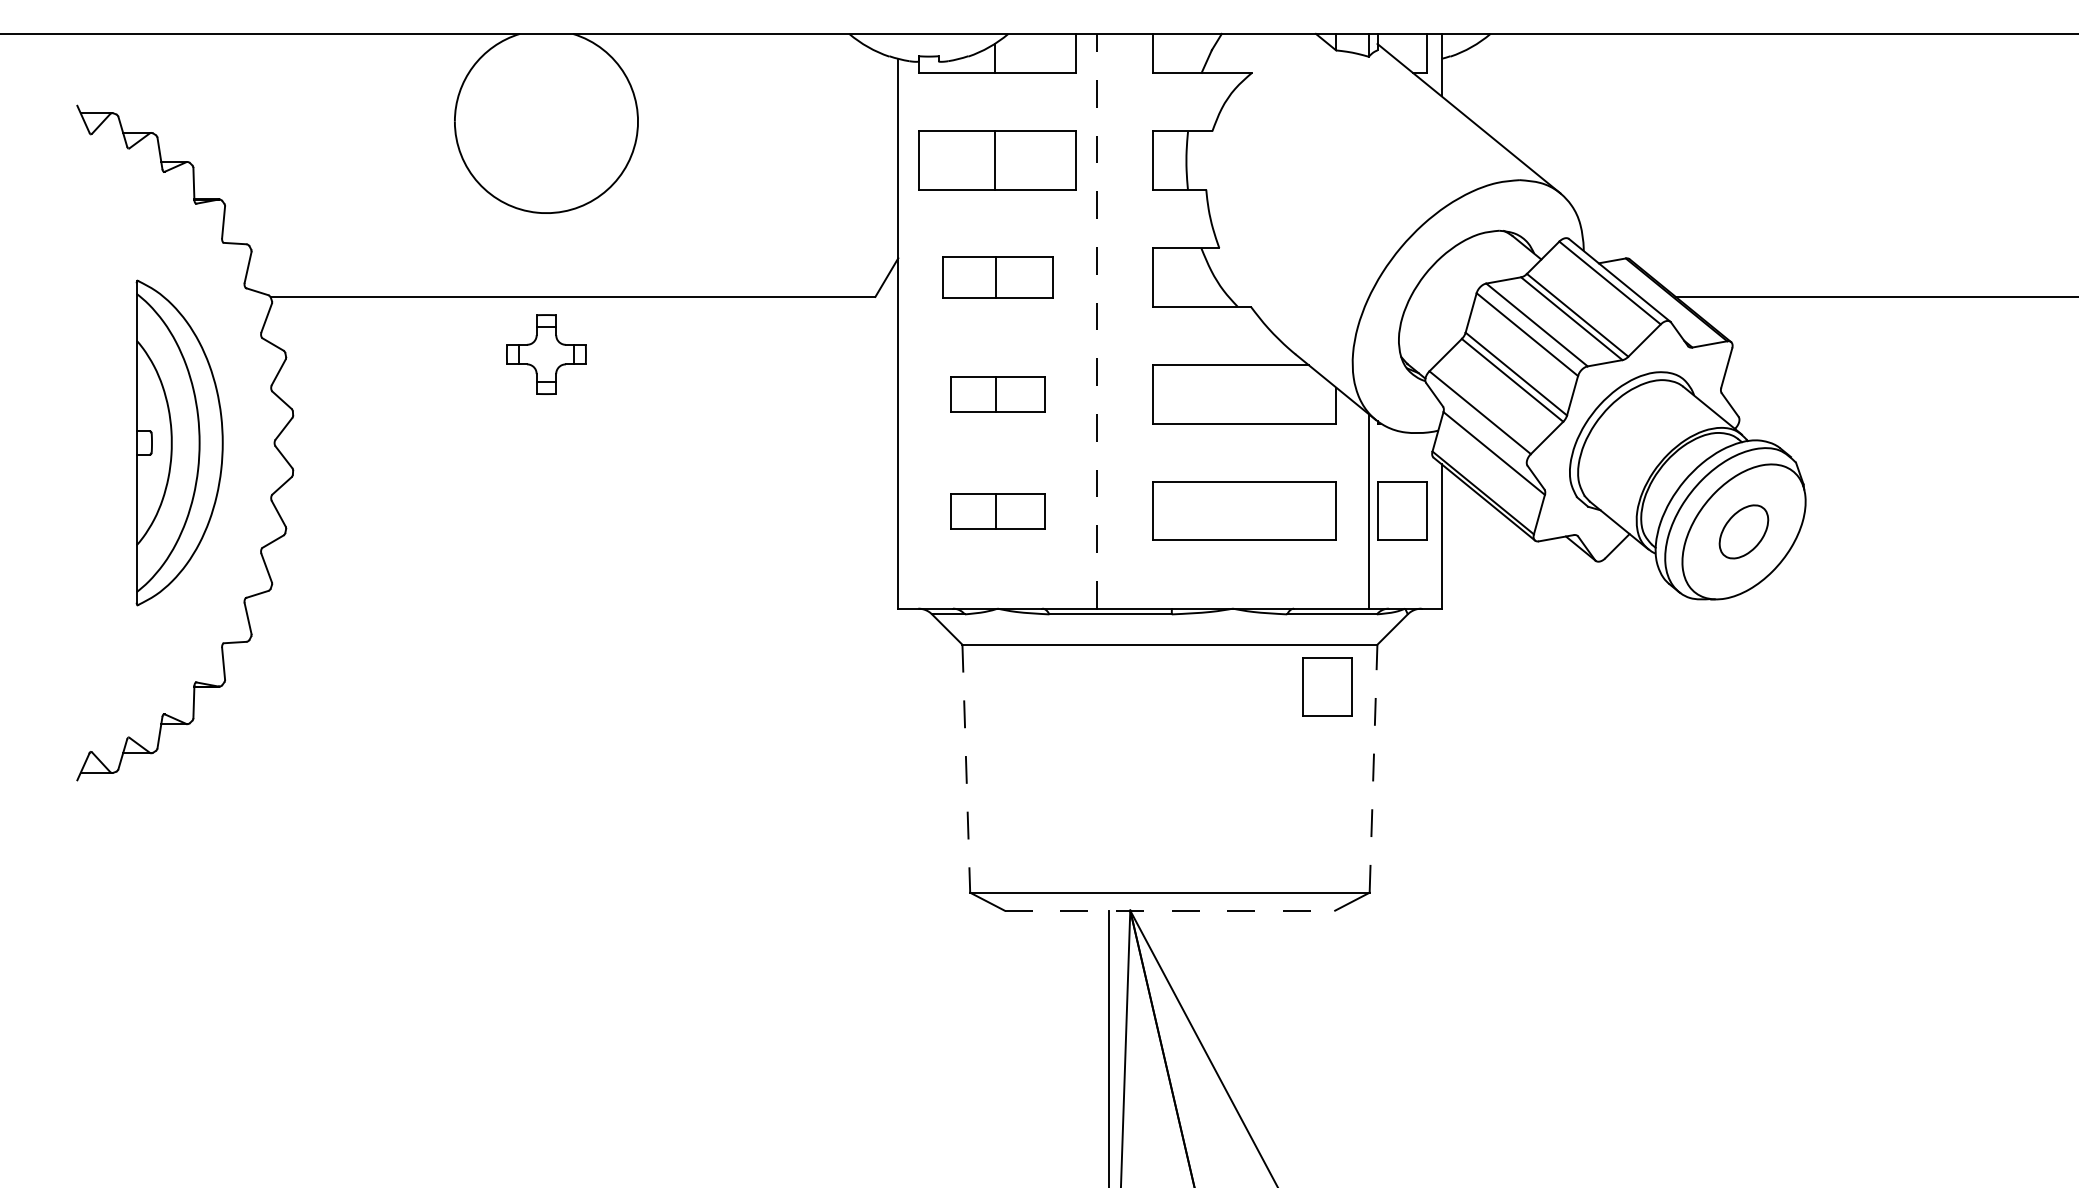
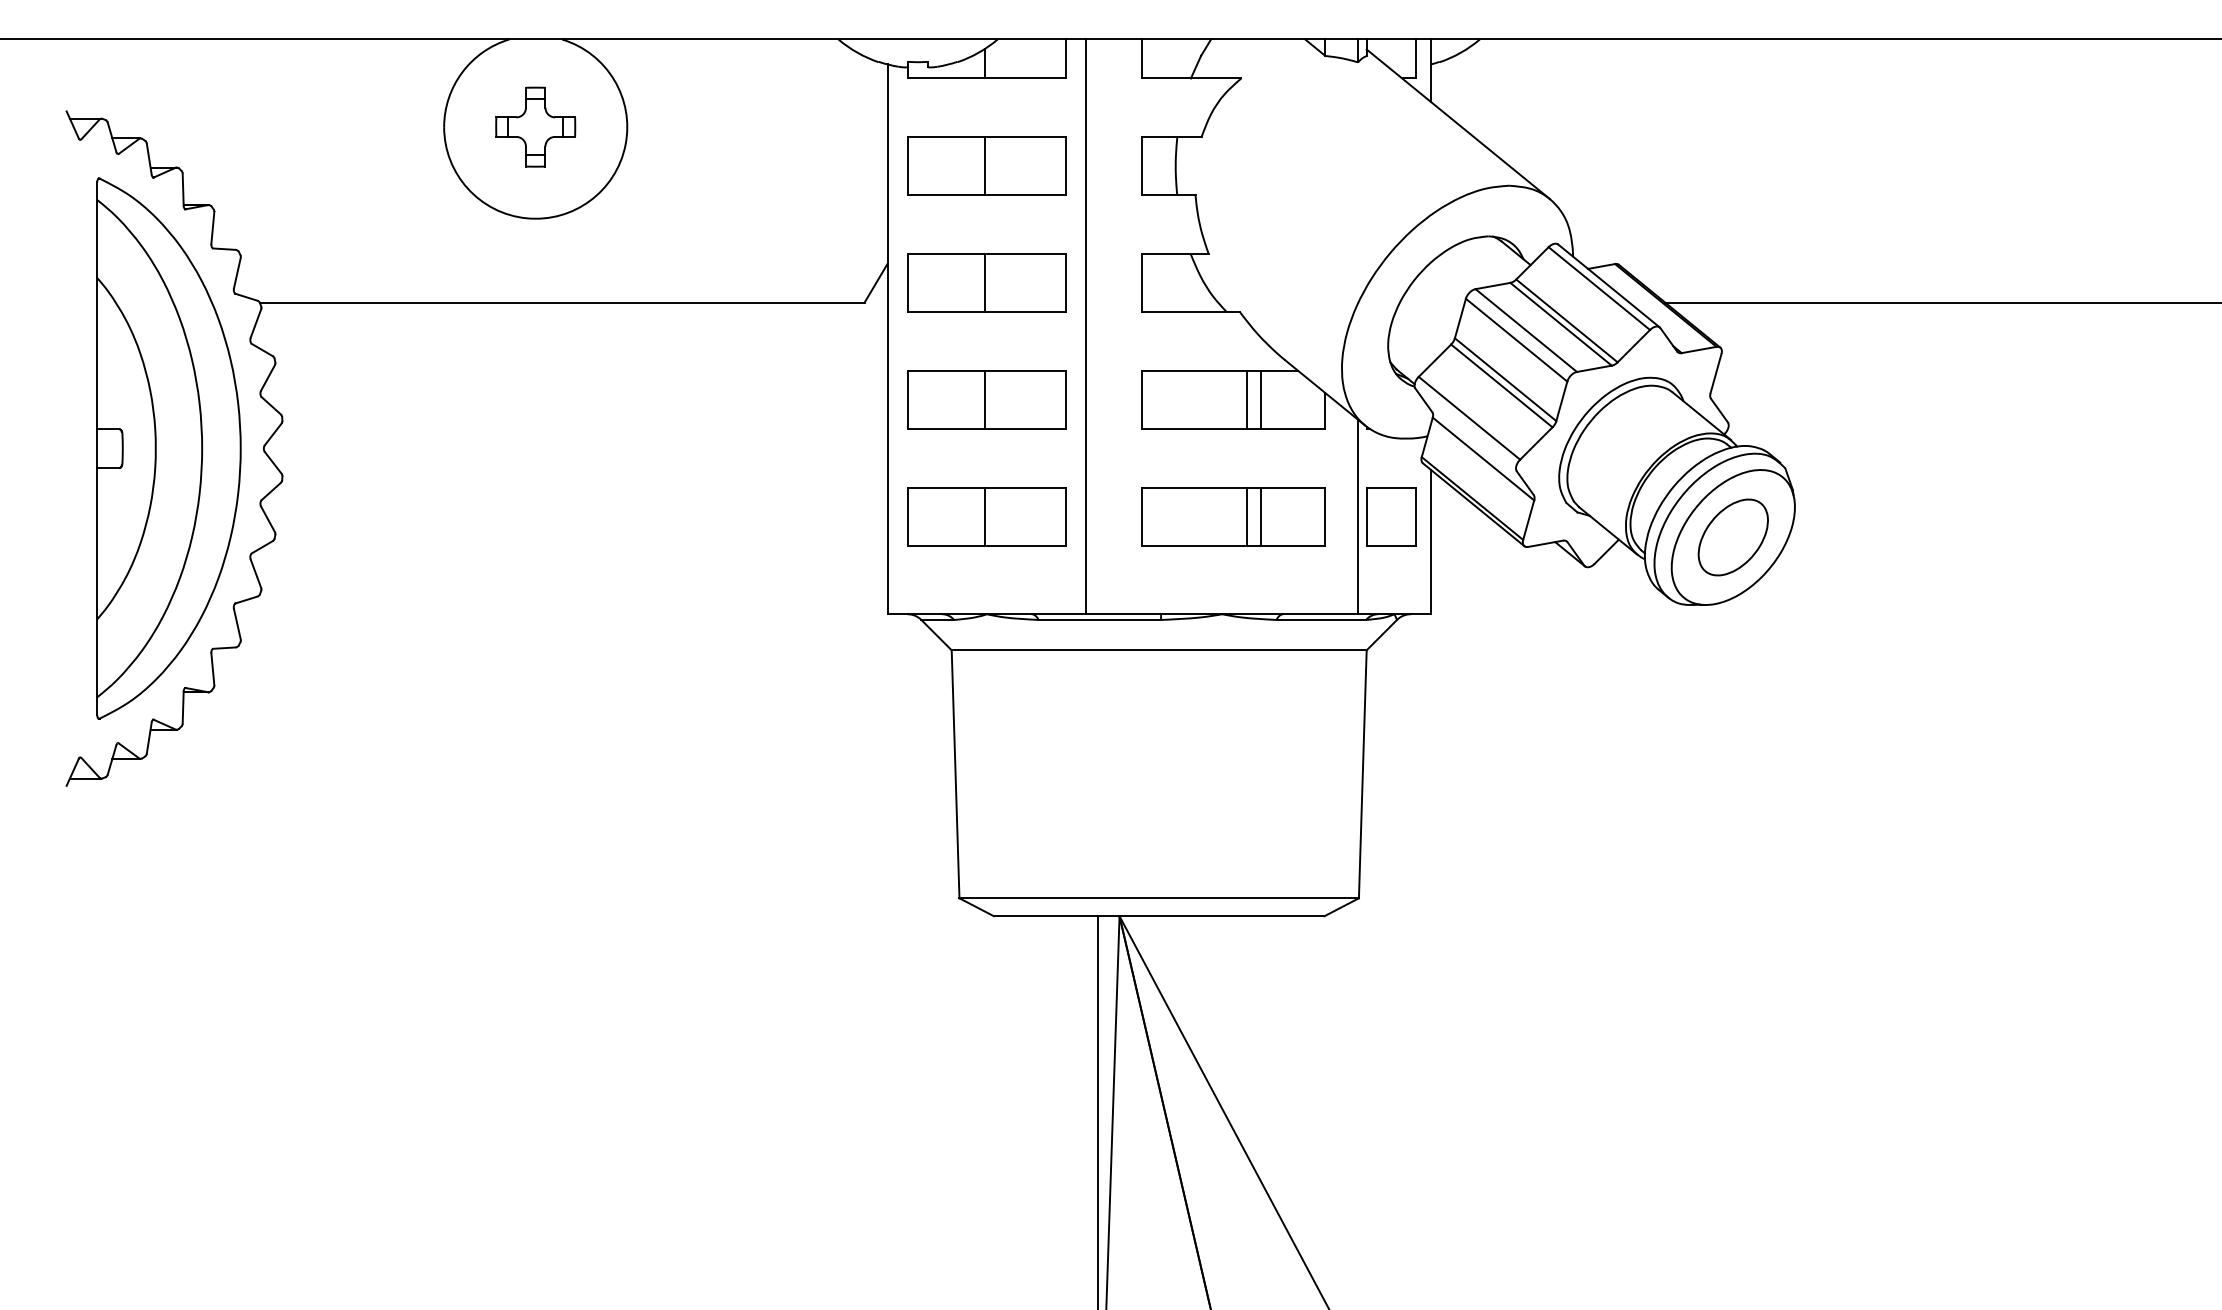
part: (997, 276) -> (986, 282), size x1.43
line: (1097, 320) -> (1086, 326), dashed -> solid
part: (546, 353) -> (535, 126), moved
part: (997, 393) -> (986, 399), size x1.67
line: (1258, 393) -> (1247, 399), added
line: (1271, 393) -> (1260, 399), added
part: (179, 442) -> (168, 448), size x1.67
part: (997, 510) -> (986, 516), size x1.67
line: (1258, 510) -> (1247, 516), added
line: (1271, 510) -> (1260, 516), added
part: (1743, 531) -> (1732, 537), size x1.43
part: (1327, 686) -> (1316, 692), removed
line: (1373, 767) -> (1362, 773), dashed -> solid
line: (966, 768) -> (955, 774), dashed -> solid
line: (1170, 910) -> (1159, 916), dashed -> solid

